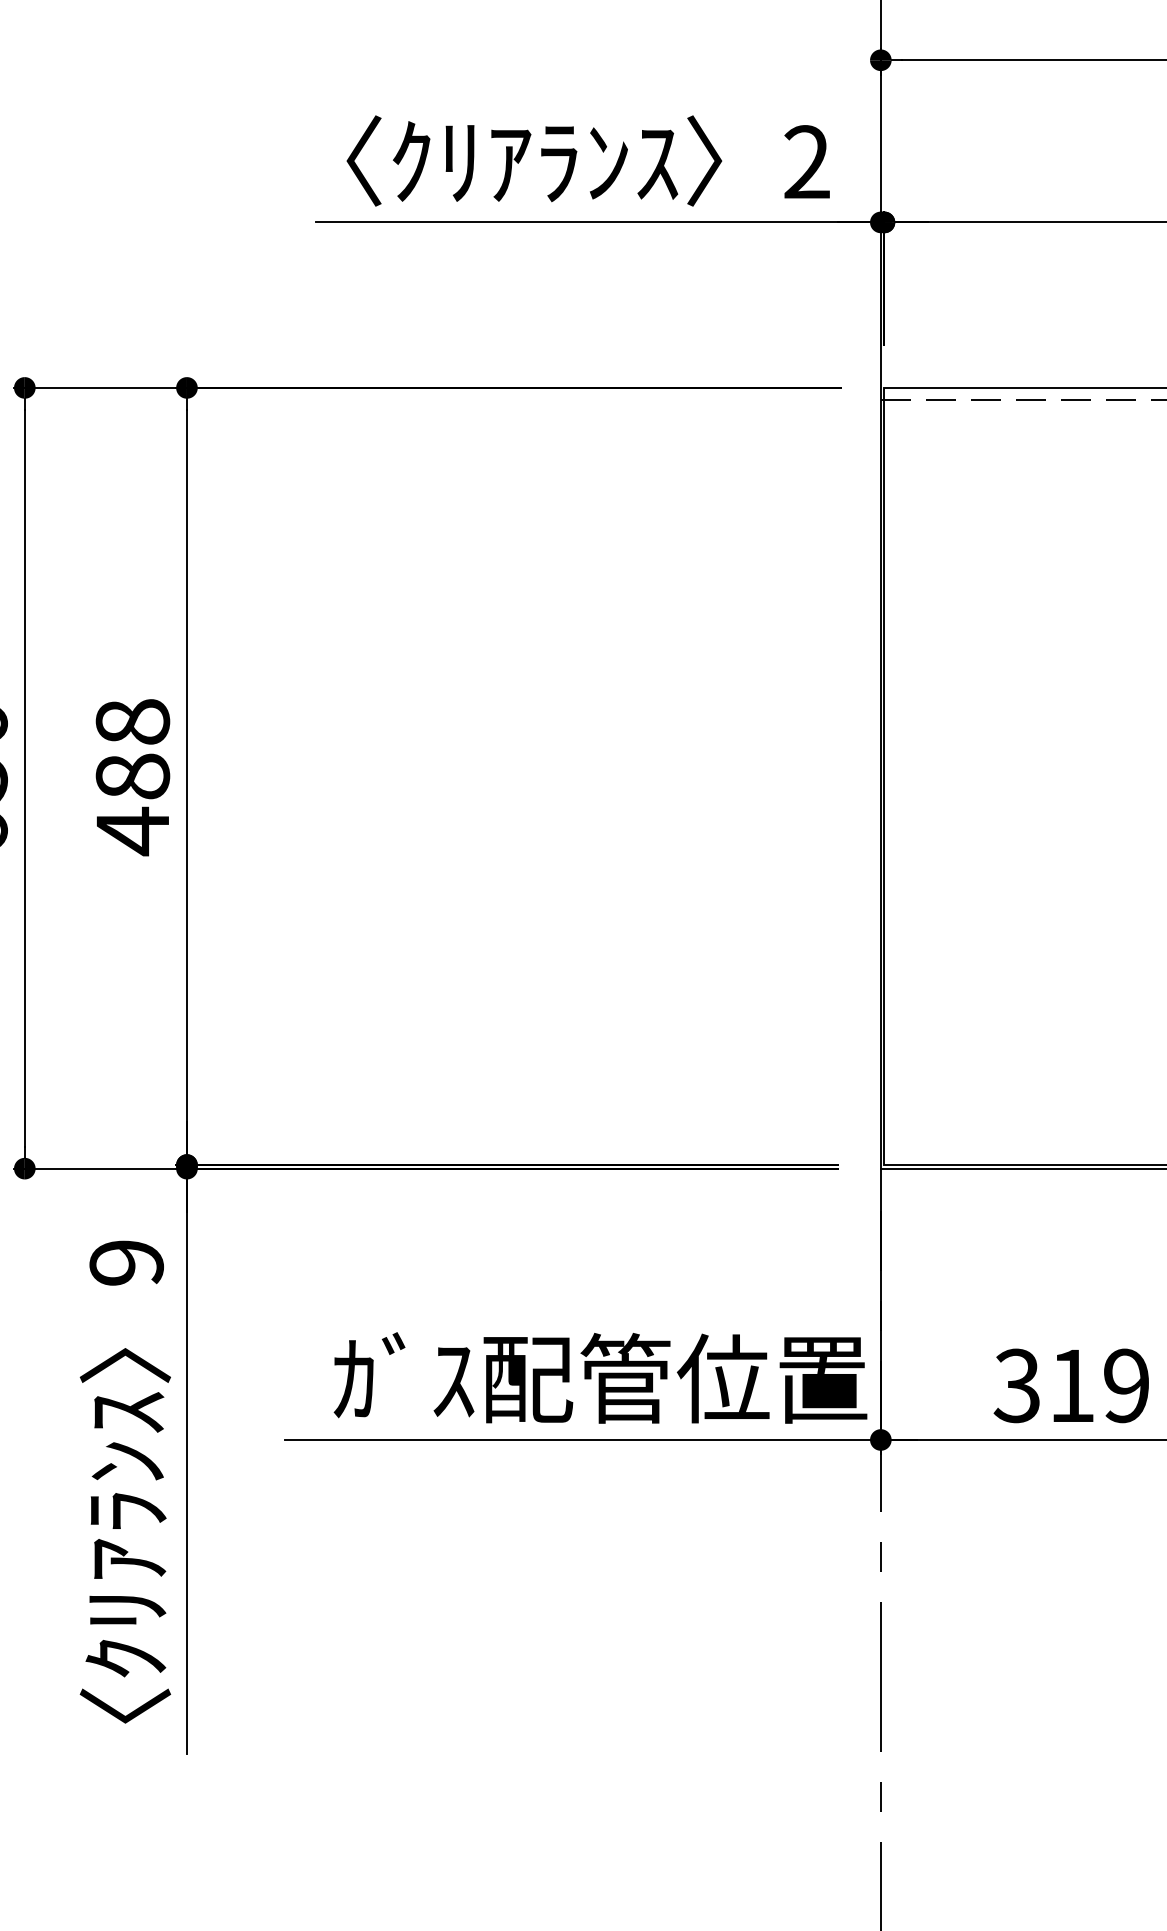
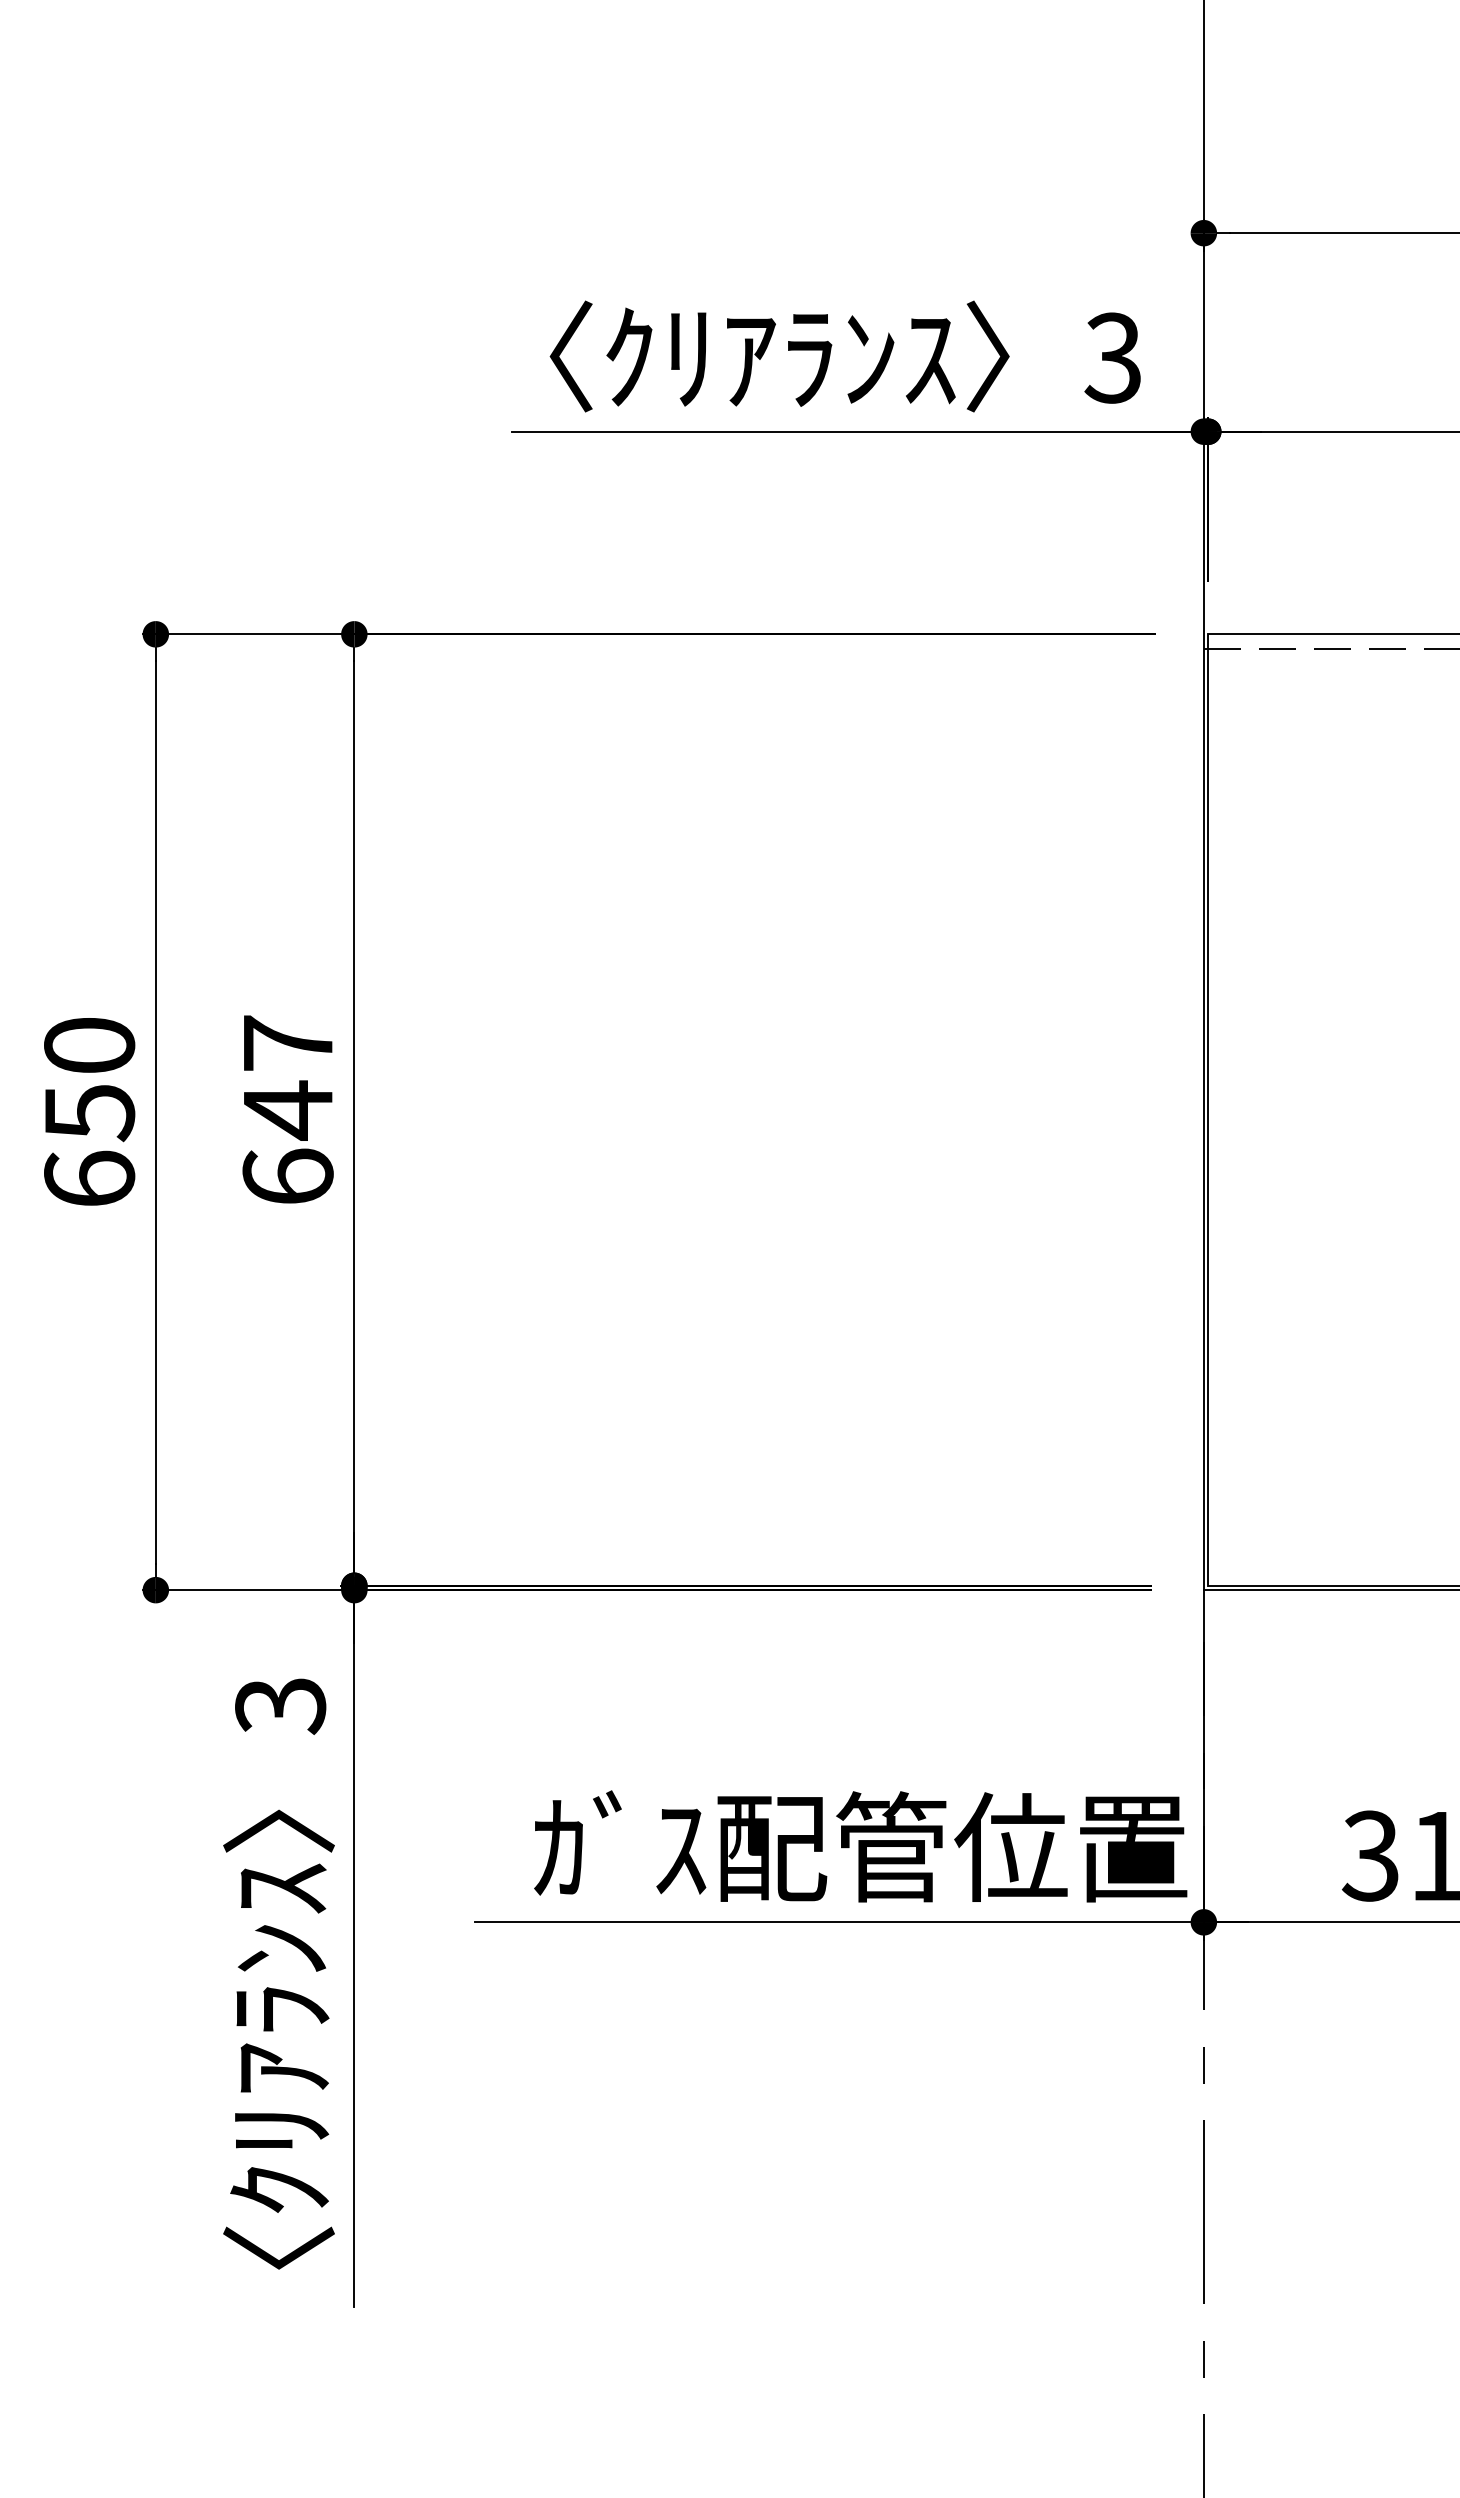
text: (806, 161) -> (1112, 357), 2 -> 3
text: (132, 777) -> (287, 1111), 488 -> 647
text: (126, 1263) -> (280, 1706), 9 -> 3

